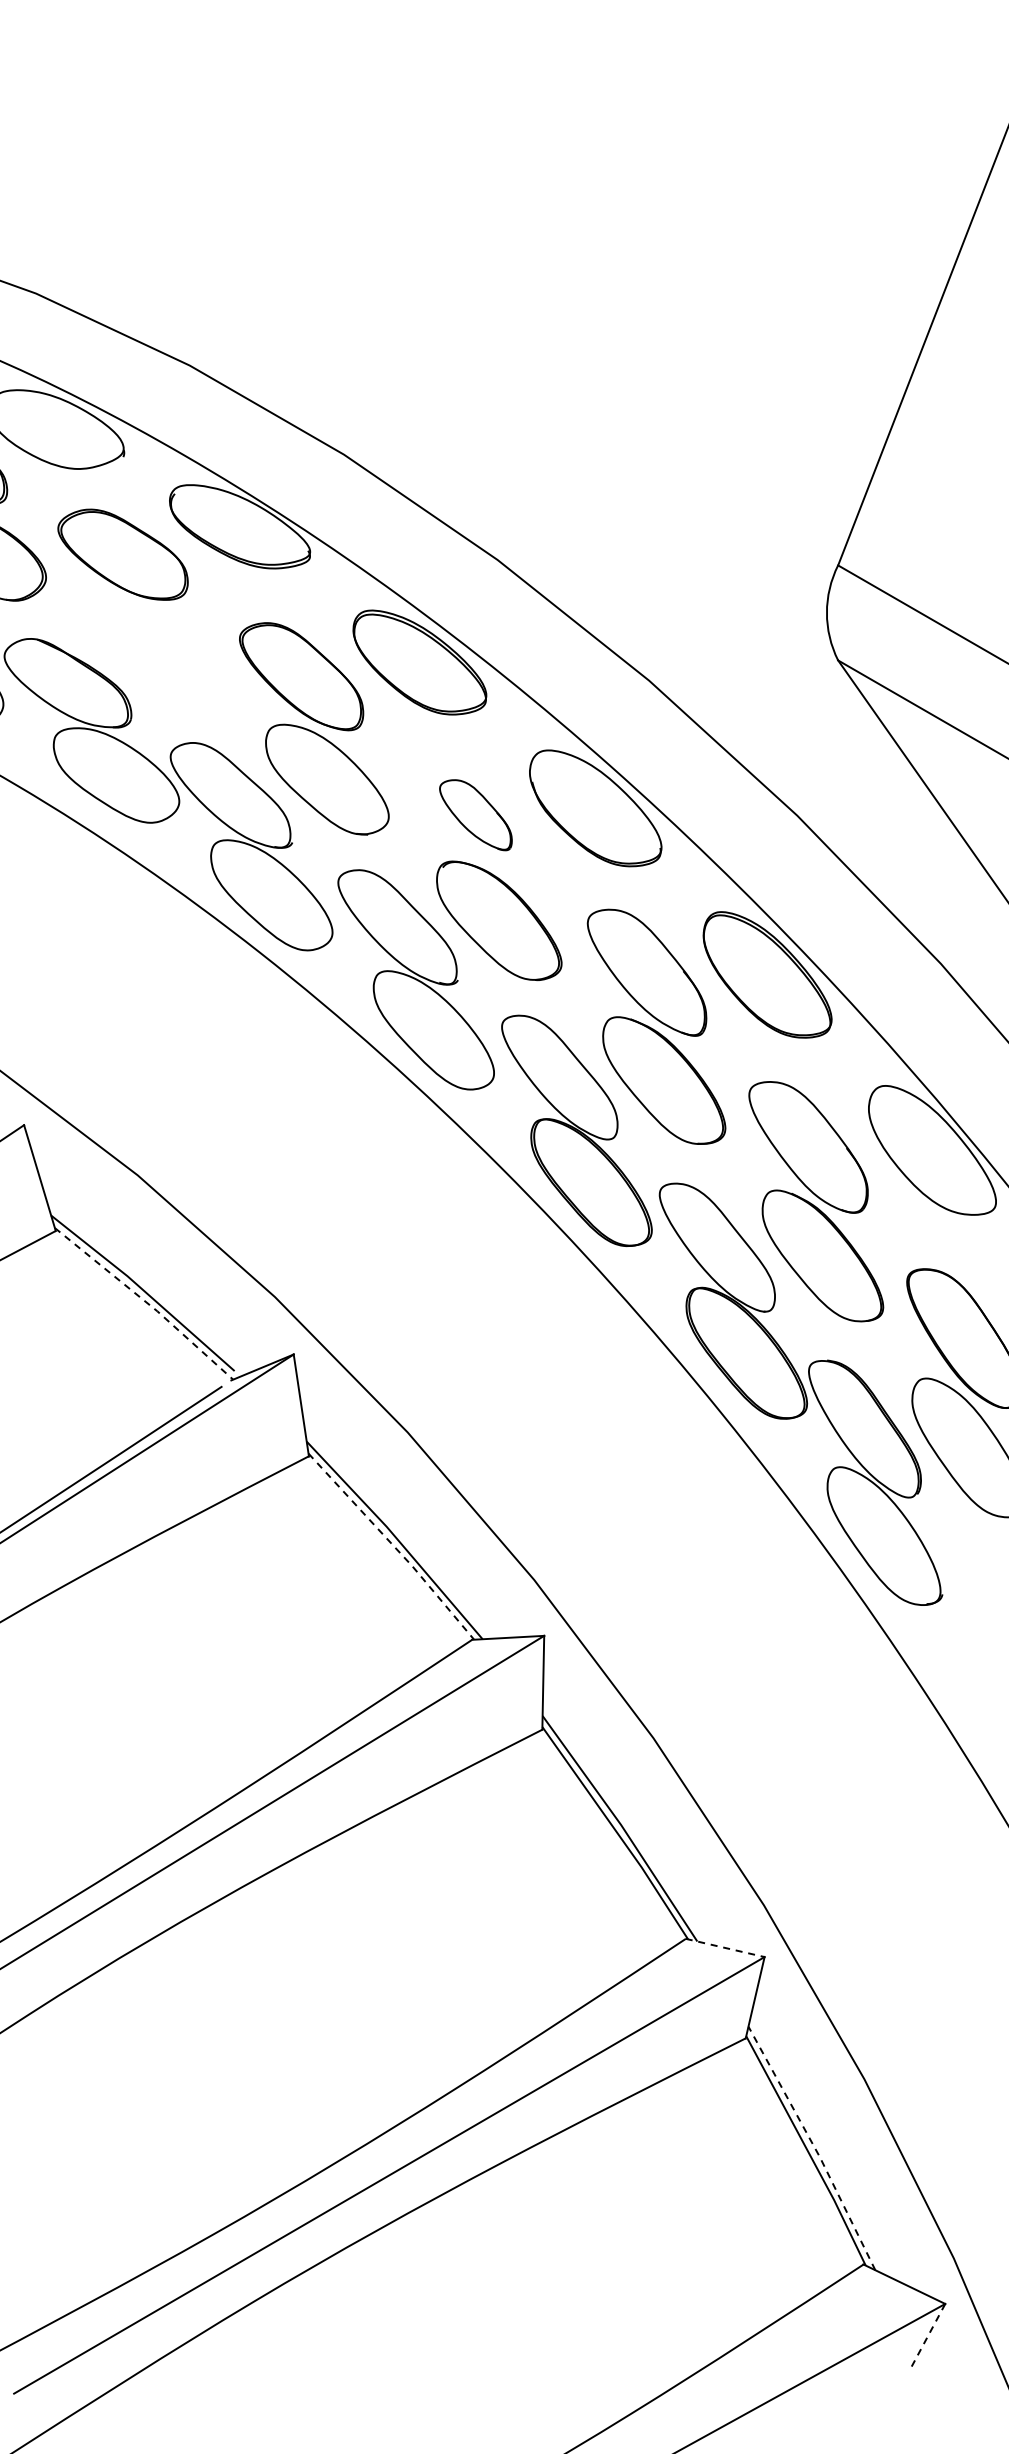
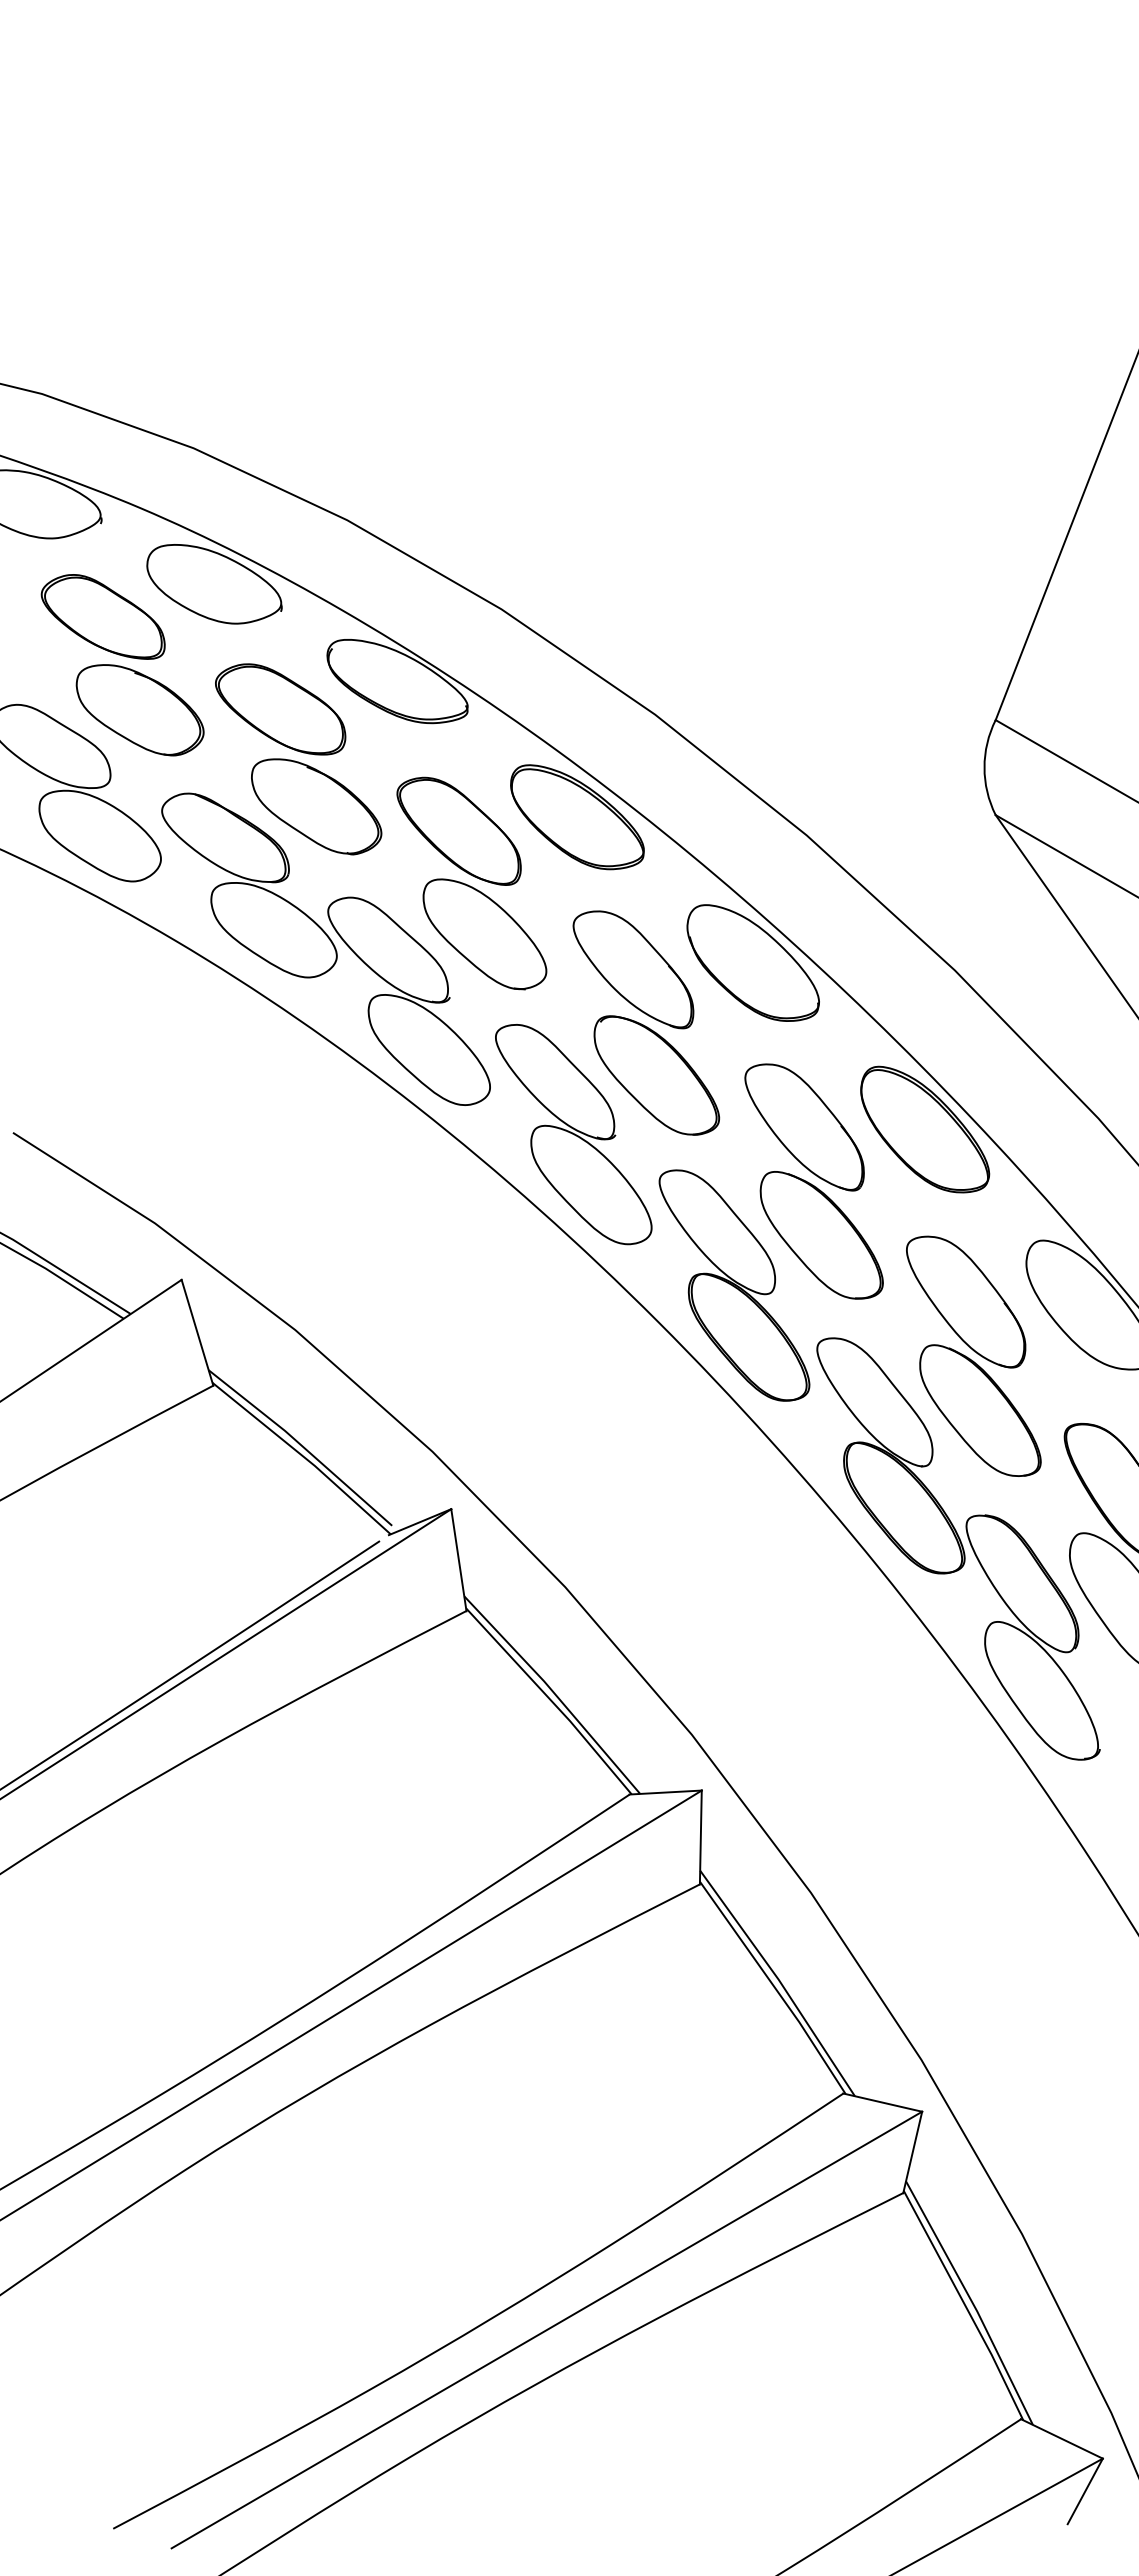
part: (158, 651) -> (316, 806), added
part: (475, 814) -> (633, 969), size x1.67
line: (146, 1302) -> (304, 1457), dashed -> solid
line: (393, 1545) -> (551, 1700), dashed -> solid
line: (725, 1947) -> (883, 2102), dashed -> solid
line: (814, 2146) -> (972, 2301), dashed -> solid
line: (927, 2336) -> (1085, 2491), dashed -> solid

